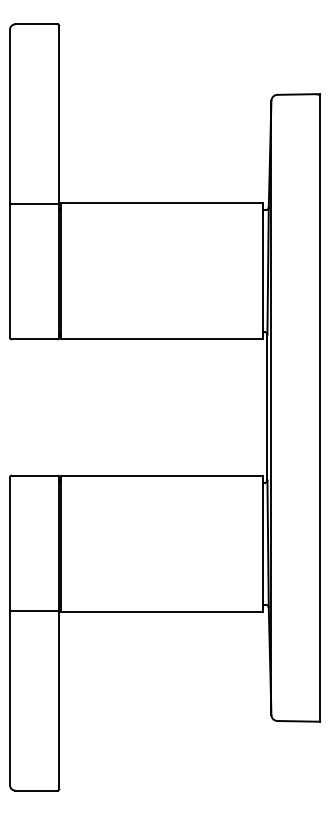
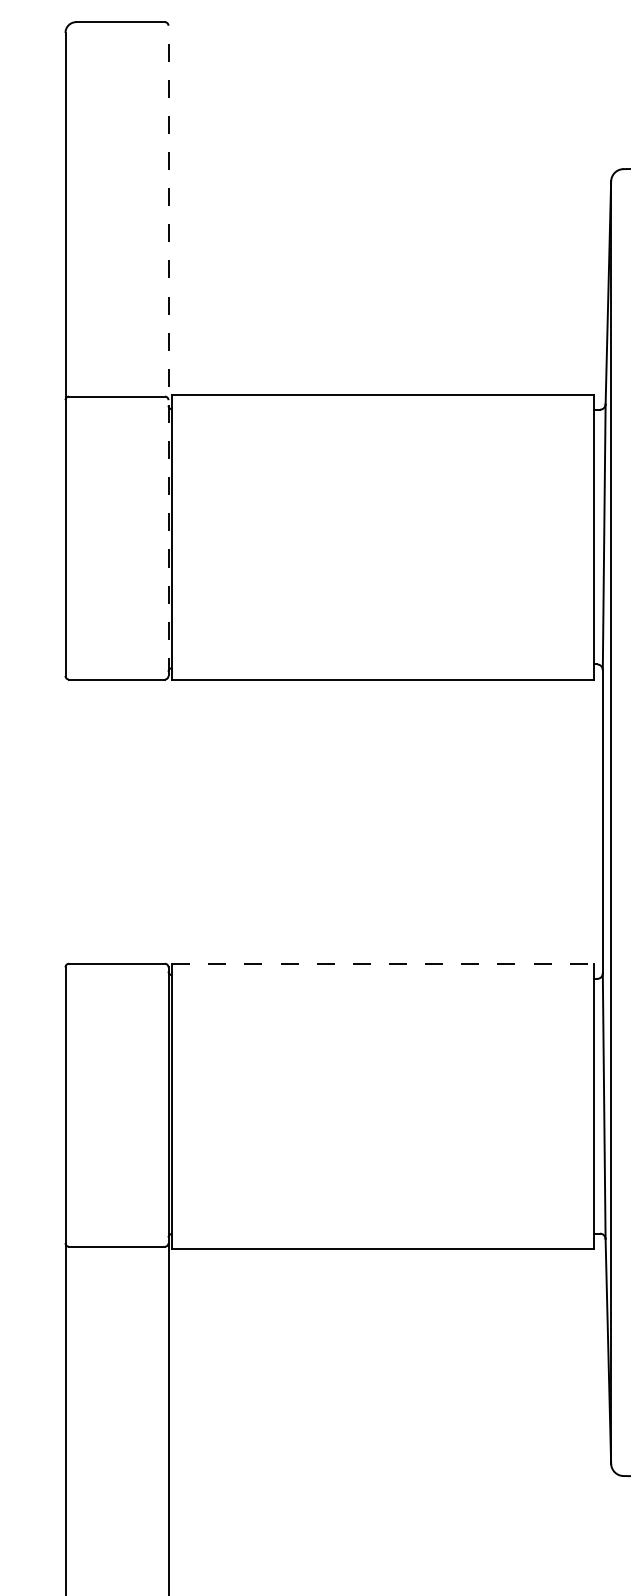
line: (59, 181) -> (168, 349), solid -> dashed
line: (162, 475) -> (383, 963), solid -> dashed

